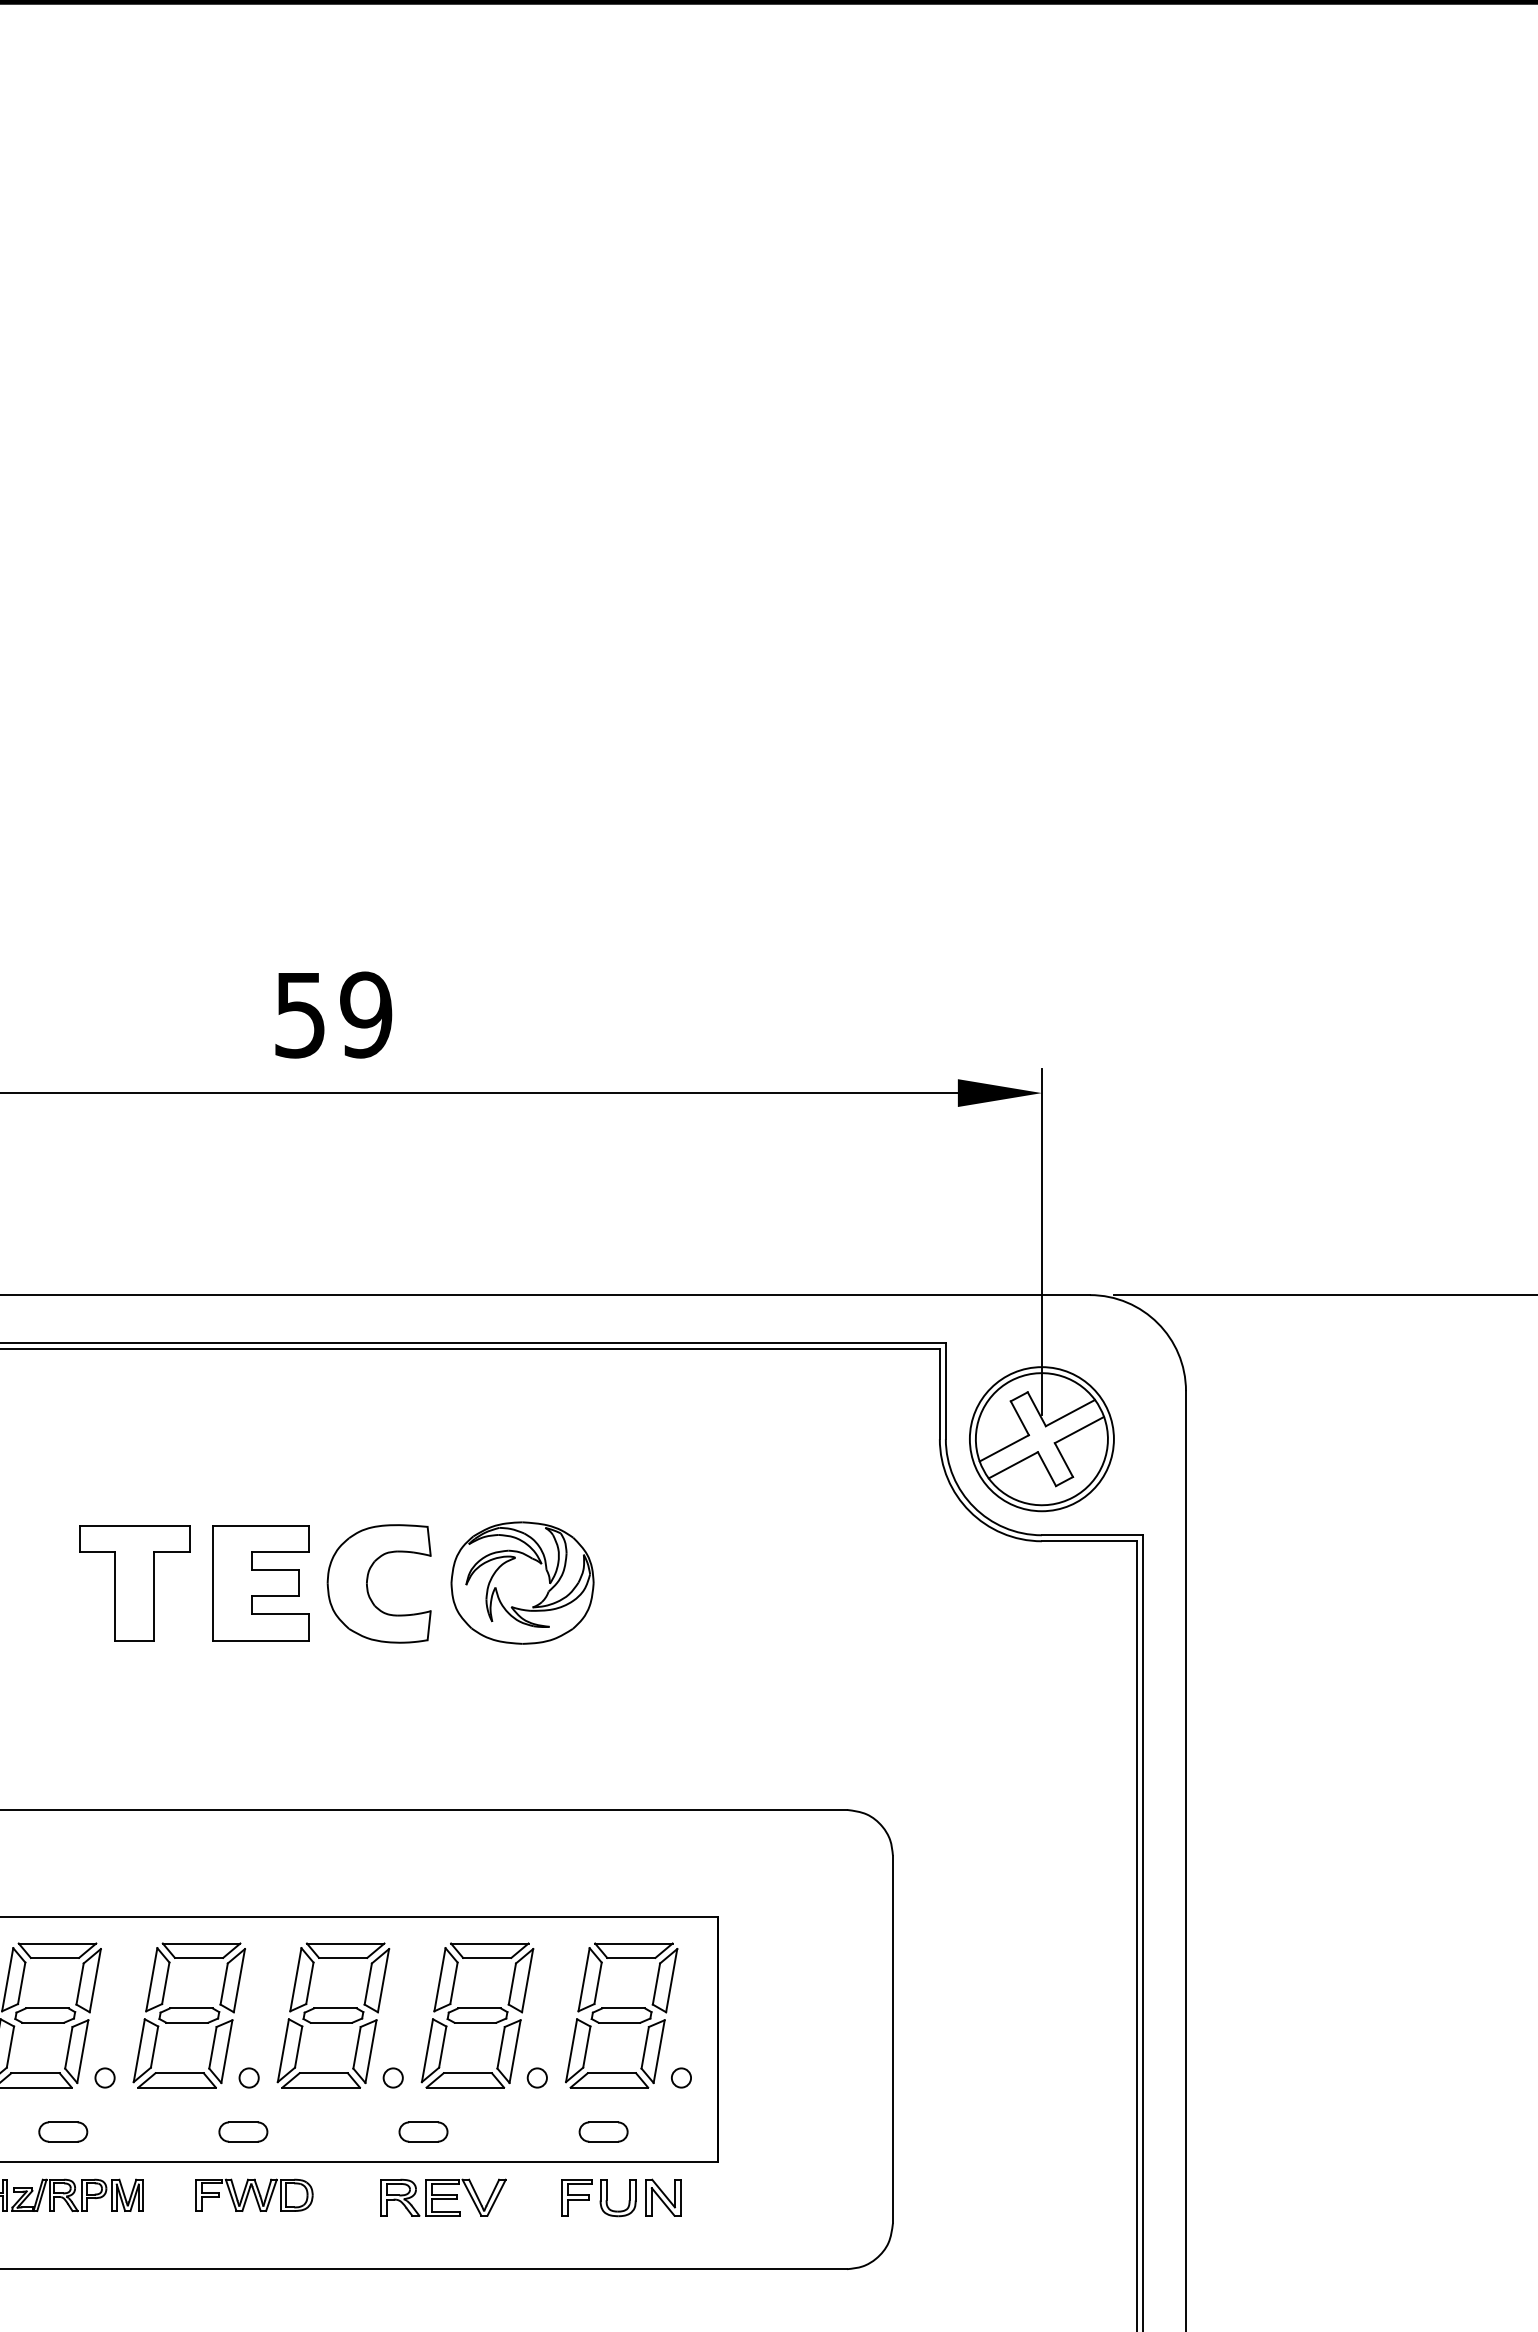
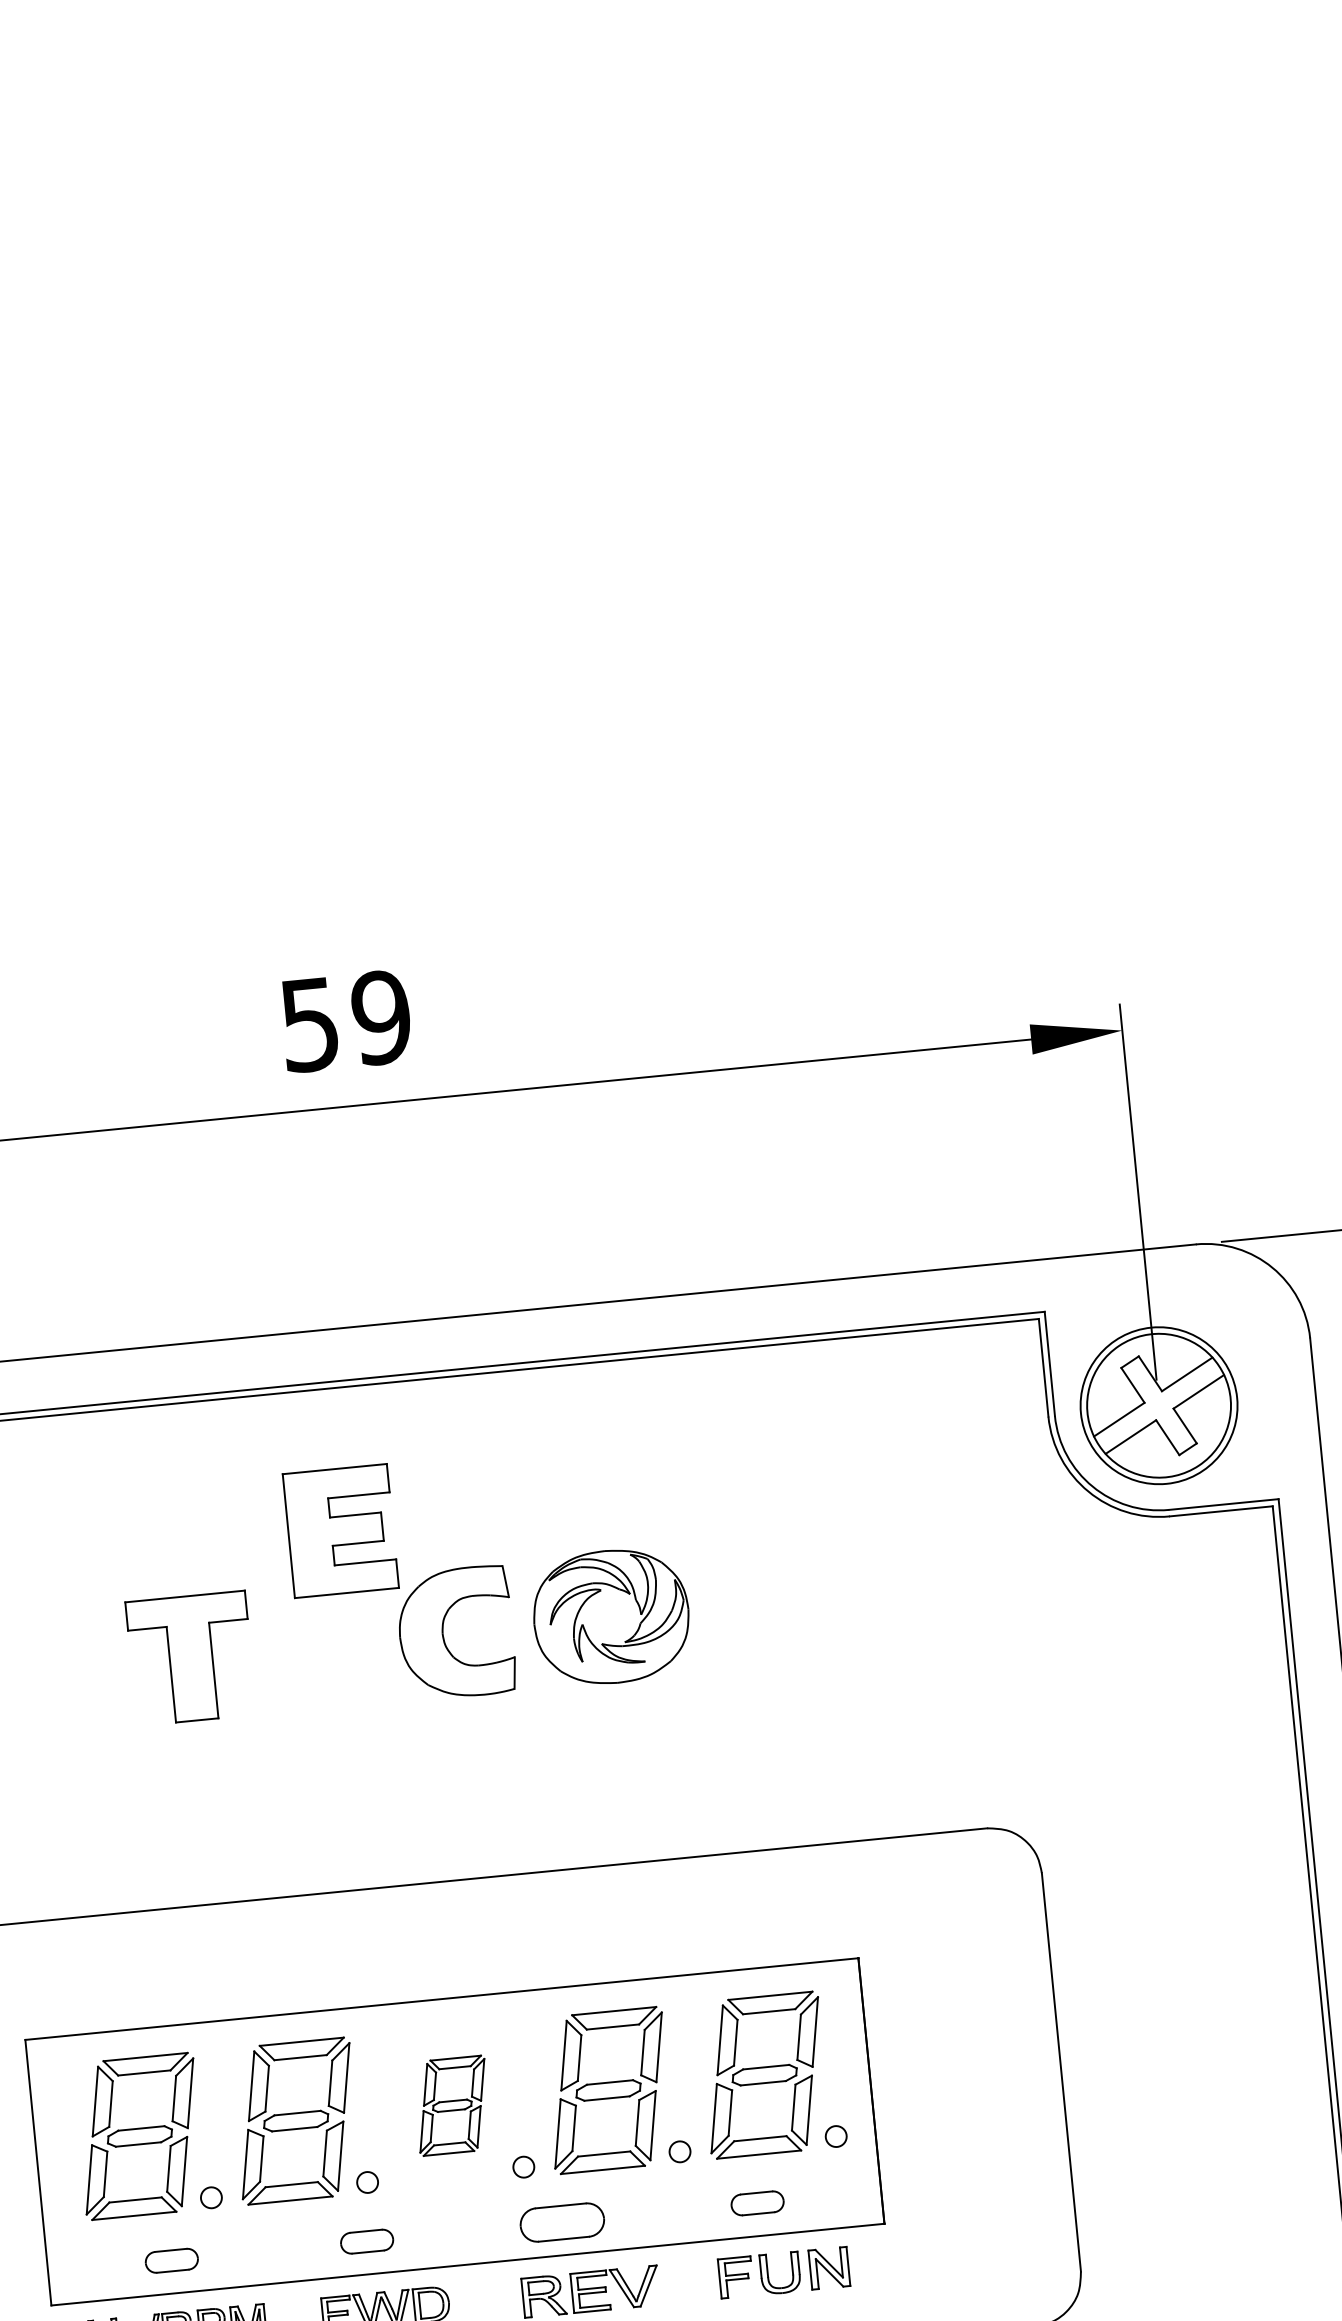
part: (260, 1583) -> (340, 1531), moved
part: (333, 2015) -> (452, 2105), size x0.6
part: (423, 2131) -> (562, 2221), size x1.6

